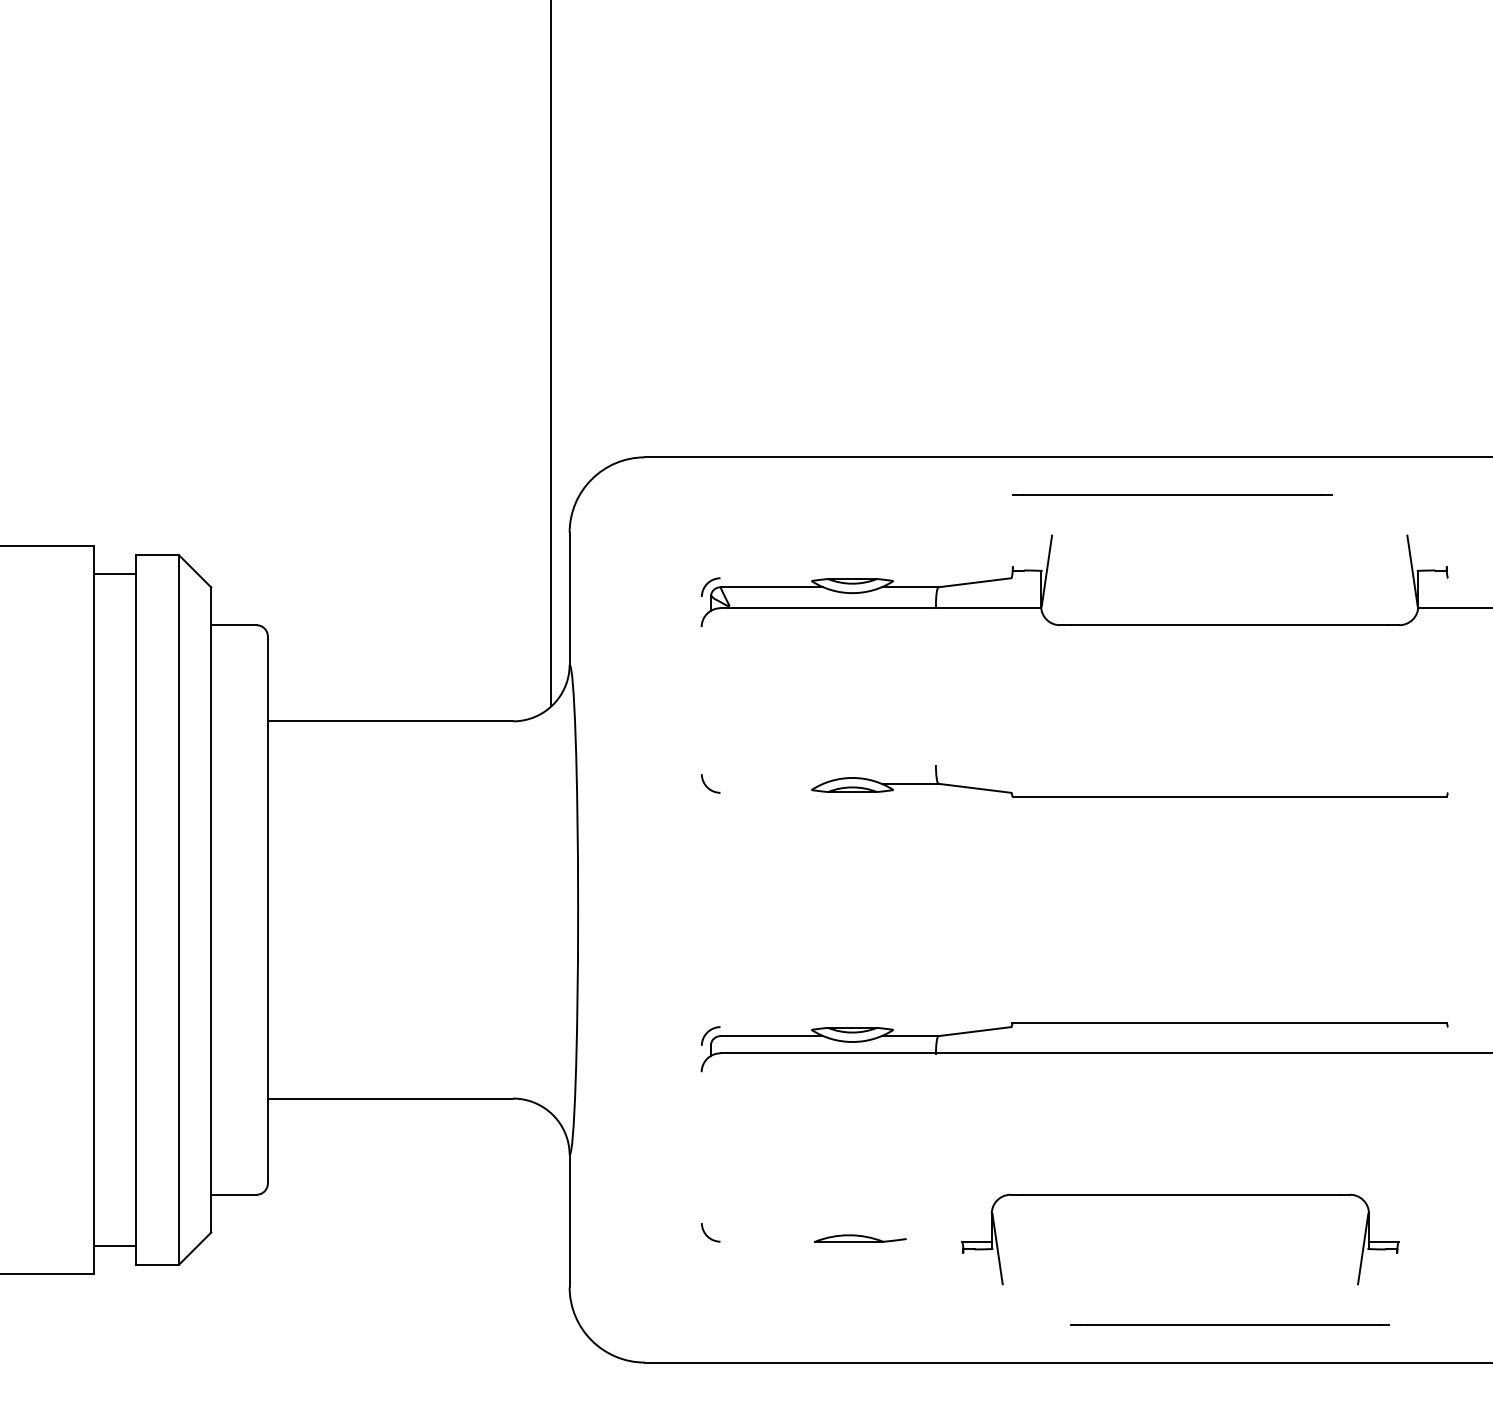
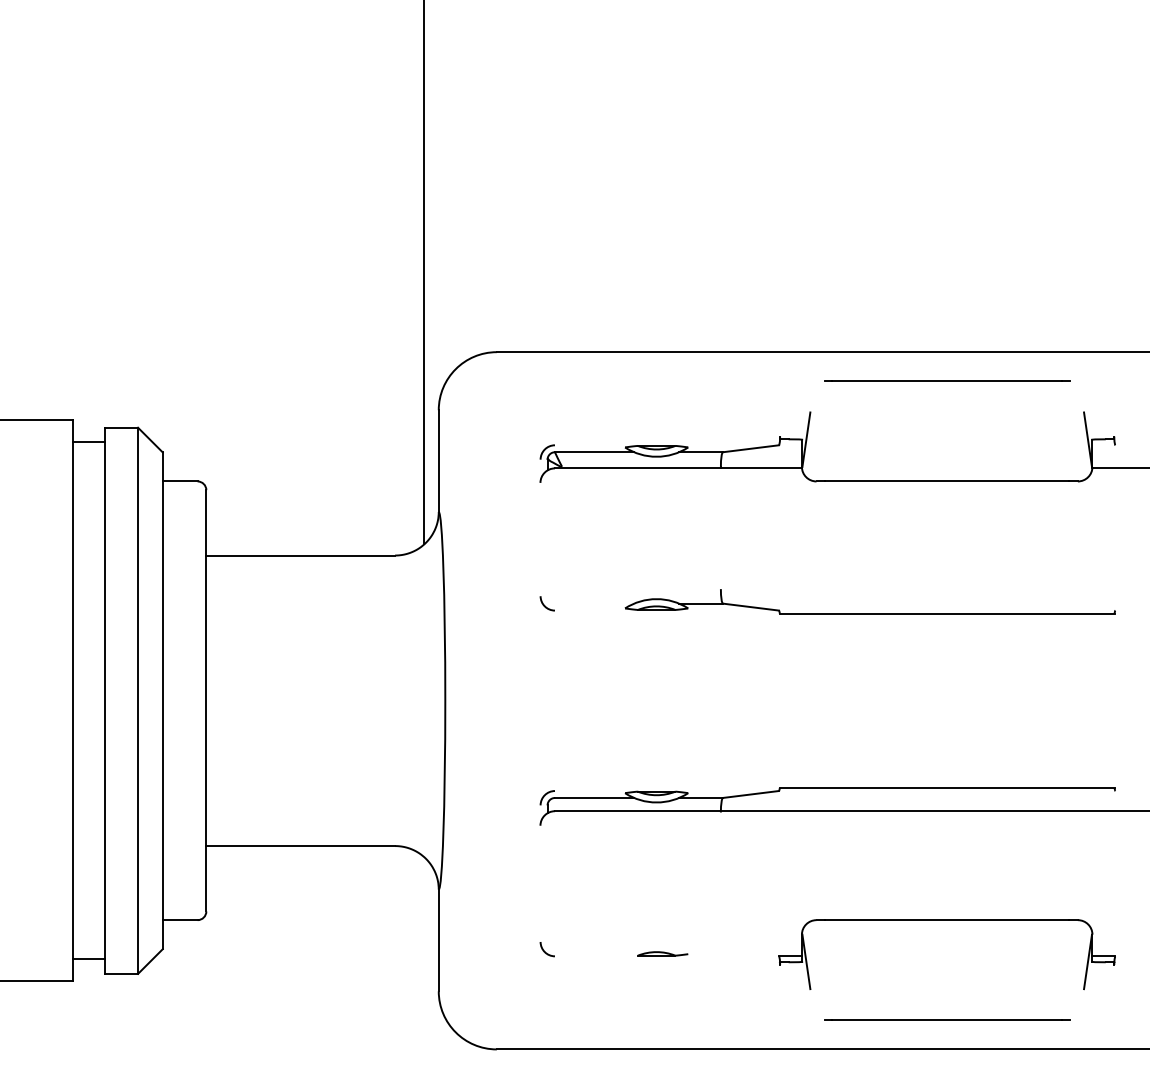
line: (1172, 494) -> (947, 380), moved
part: (1179, 1195) -> (946, 920), moved
part: (860, 1238) -> (662, 953), size x0.71

